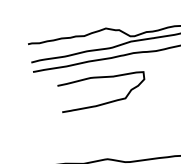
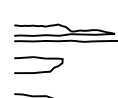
curve: (100, 78) -> (38, 58), moved

